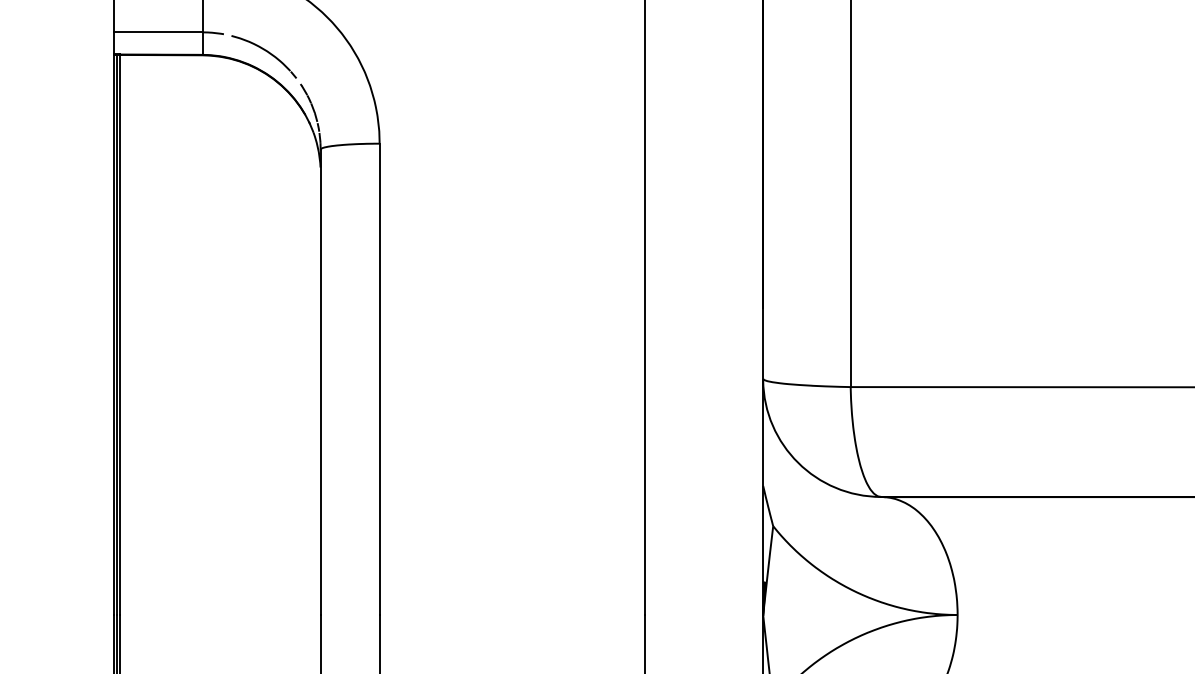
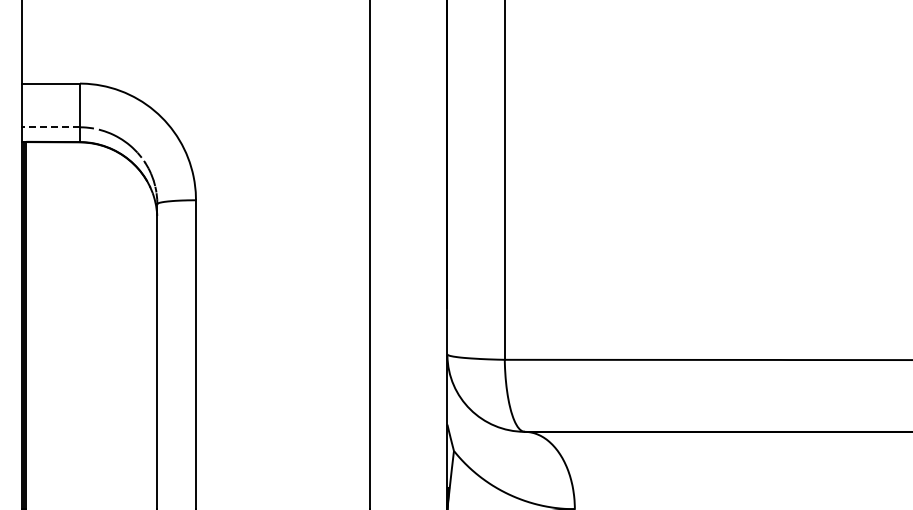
line: (157, 32) -> (50, 127), solid -> dashed

